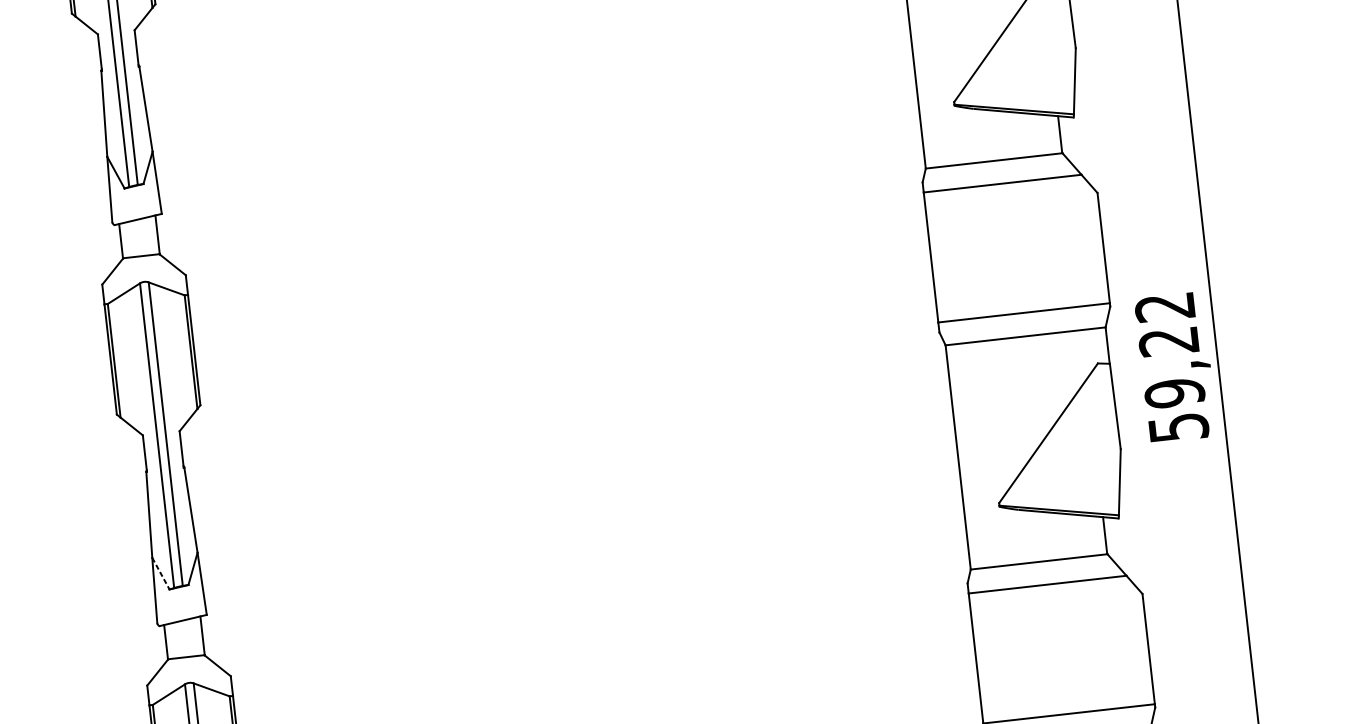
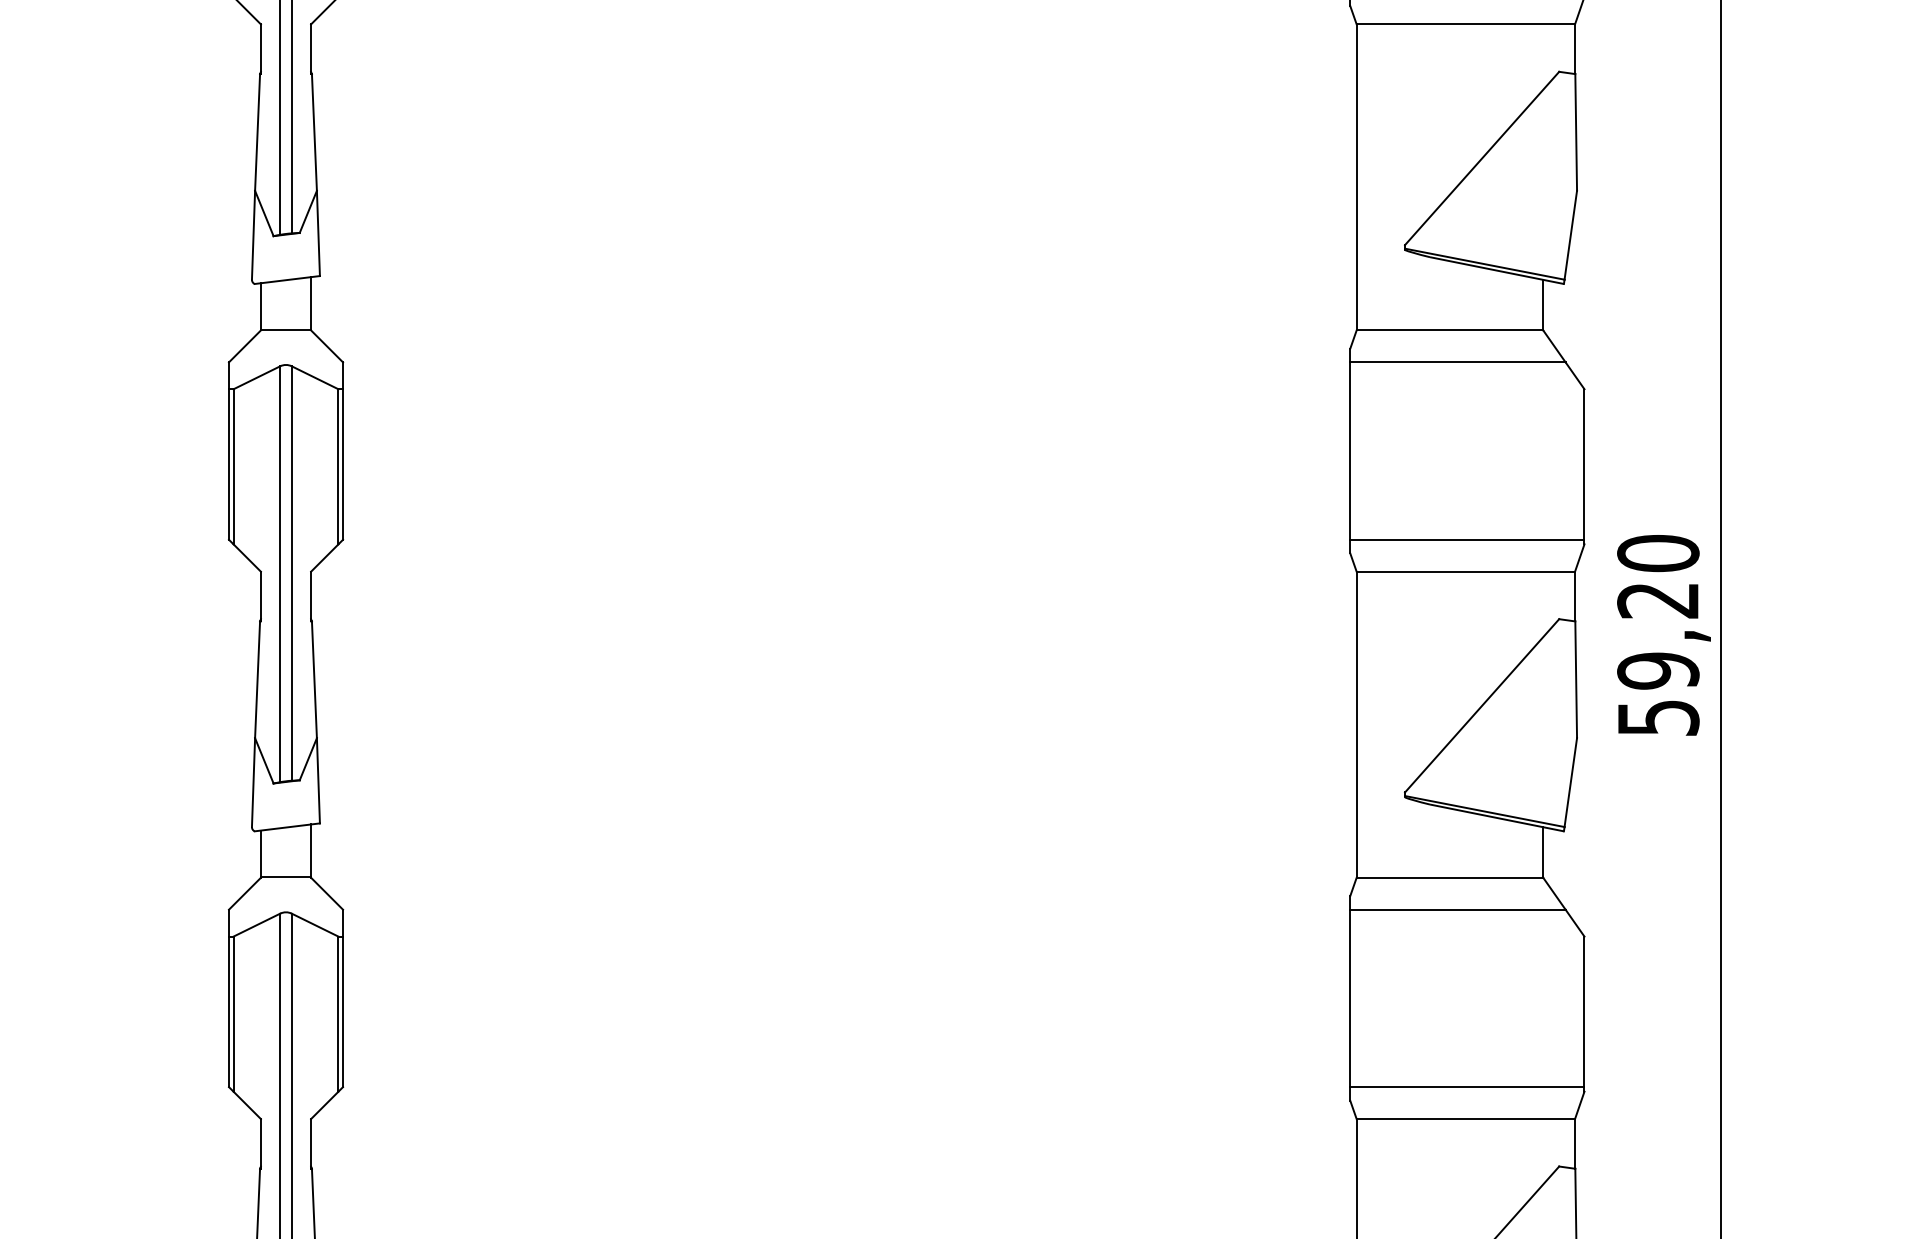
text: (1165, 307) -> (1658, 553), 59,22 -> 59,20
line: (161, 574) -> (264, 761), dashed -> solid

